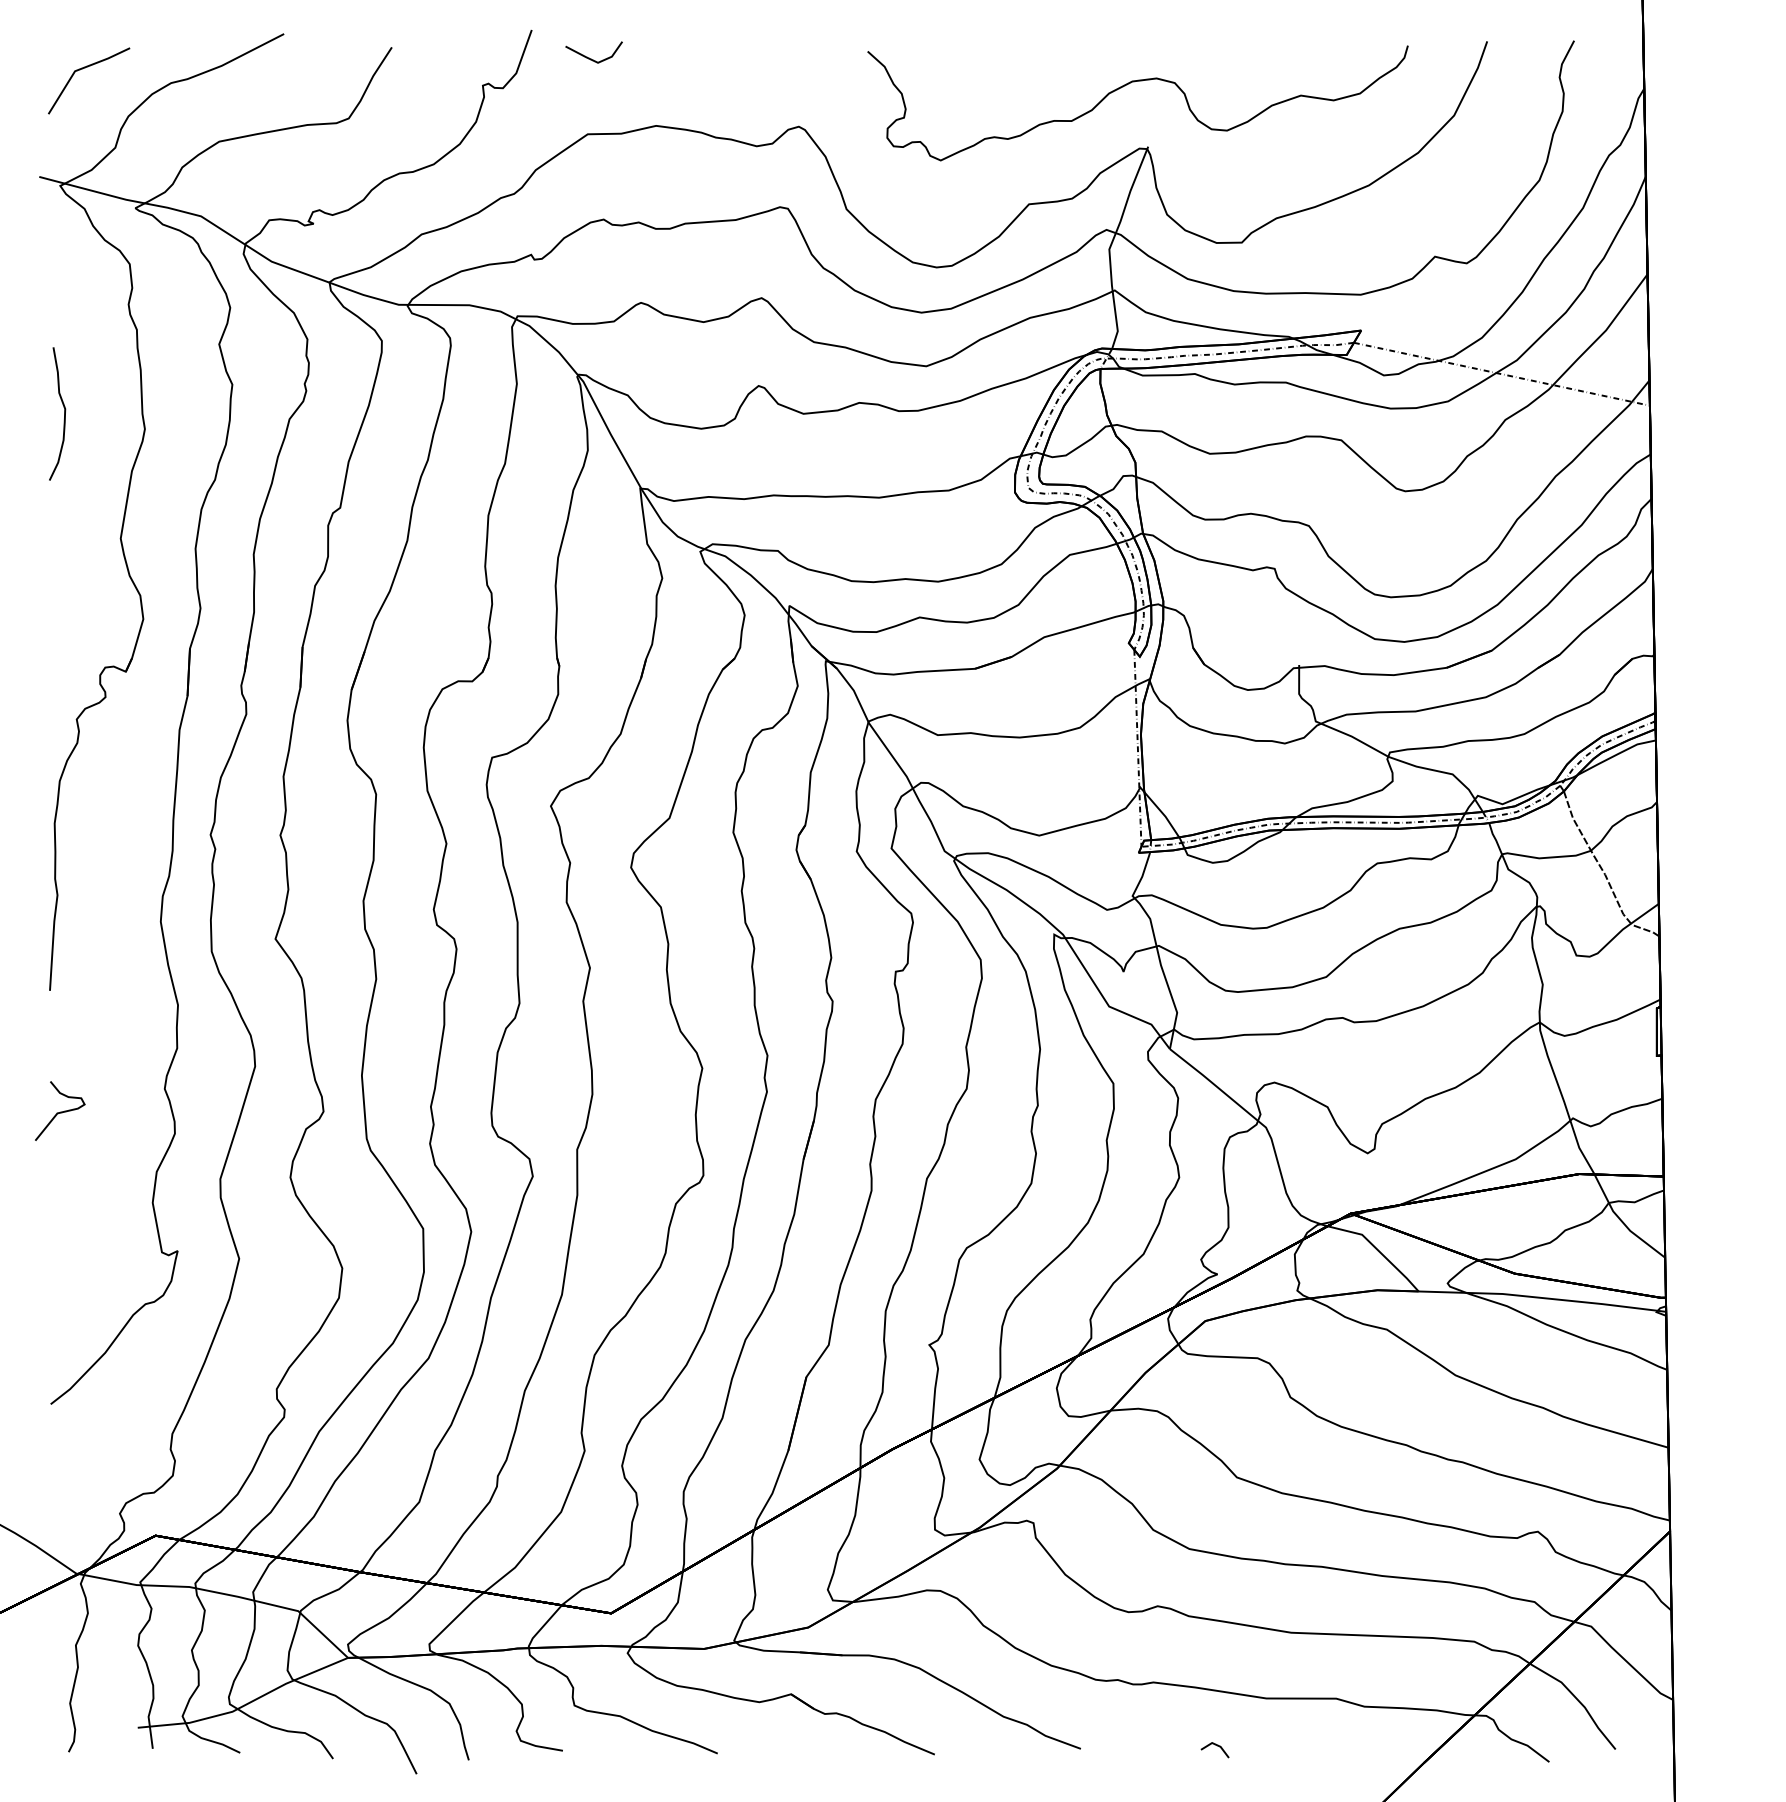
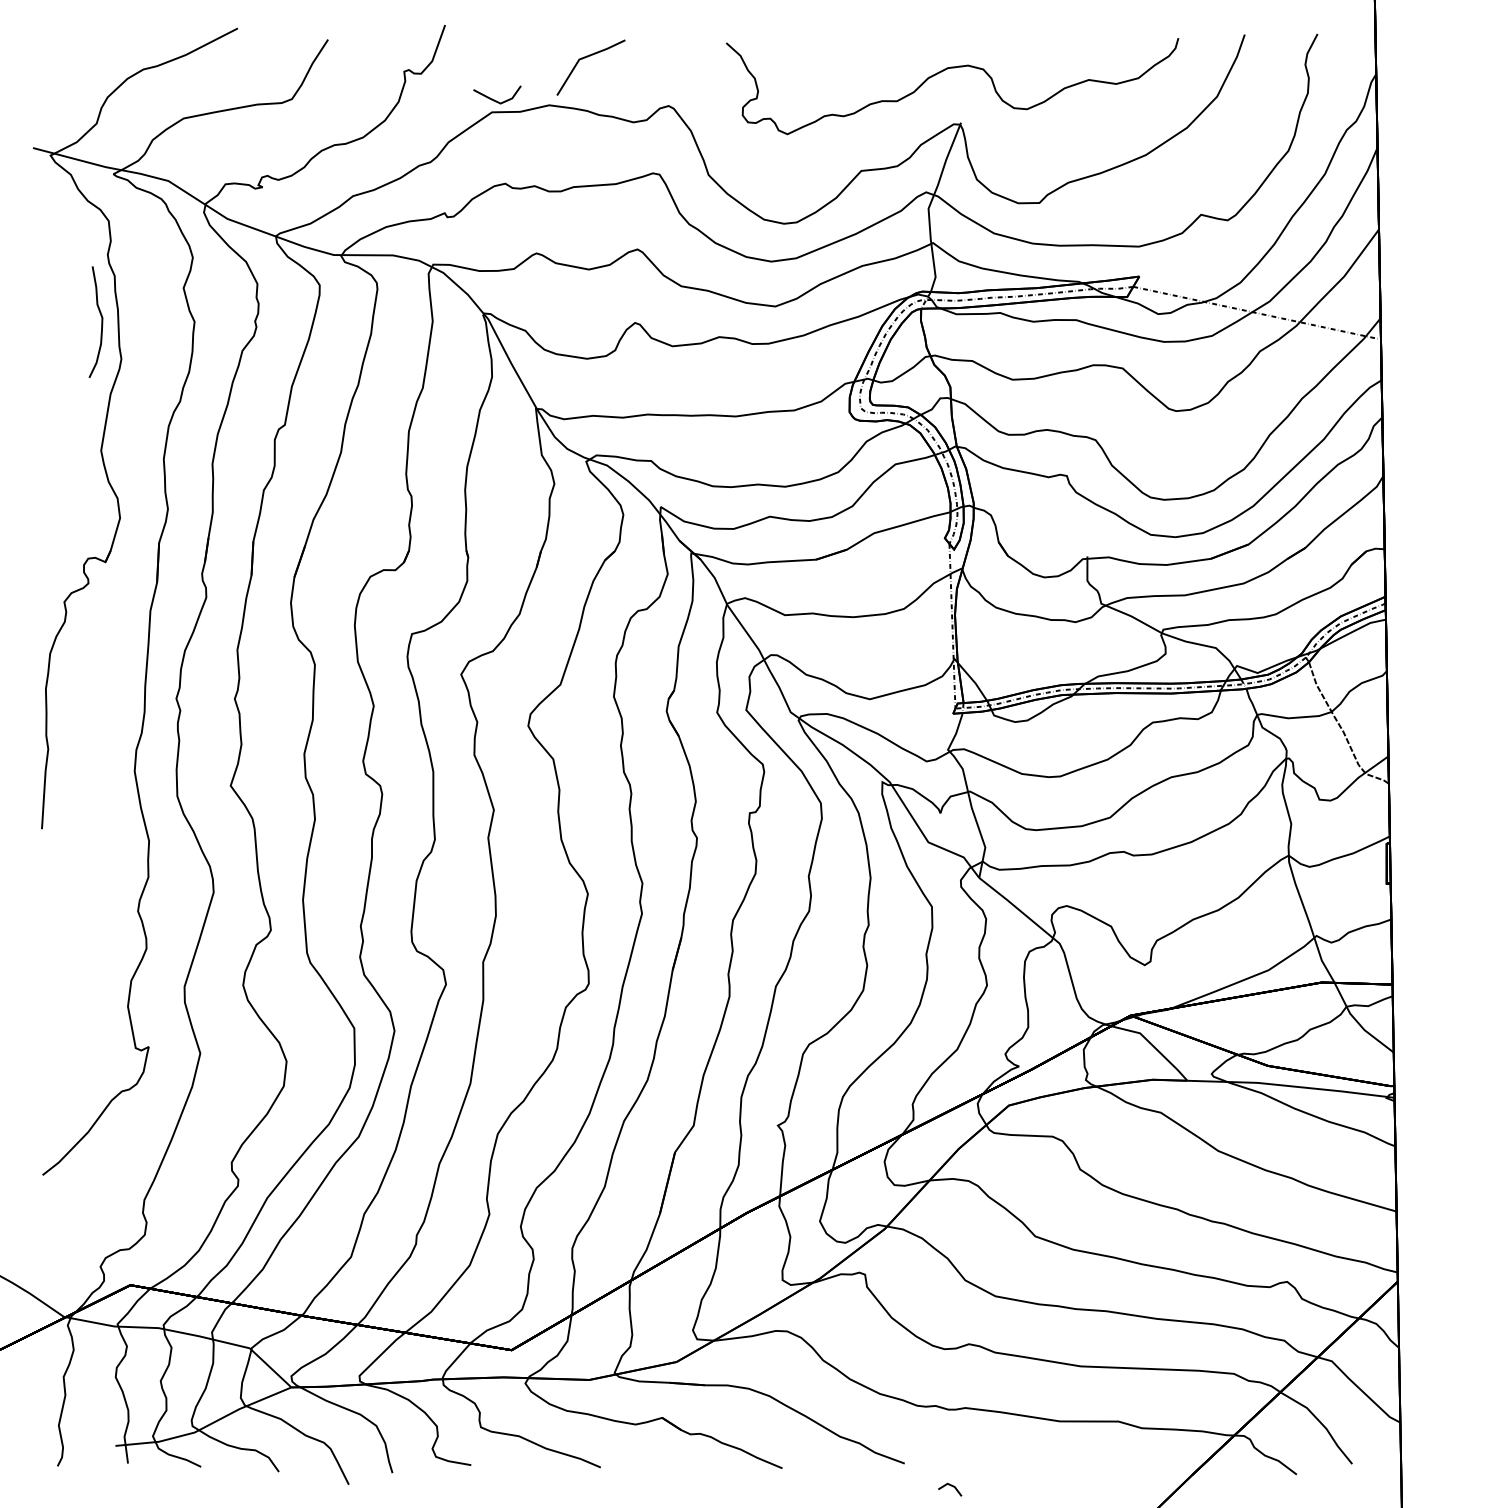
line: (591, 58) -> (495, 99), moved
line: (85, 68) -> (588, 57), moved
curve: (64, 413) -> (101, 321), moved
curve: (60, 1111) -> (50, 930), removed
line: (1214, 1745) -> (949, 1485), moved

